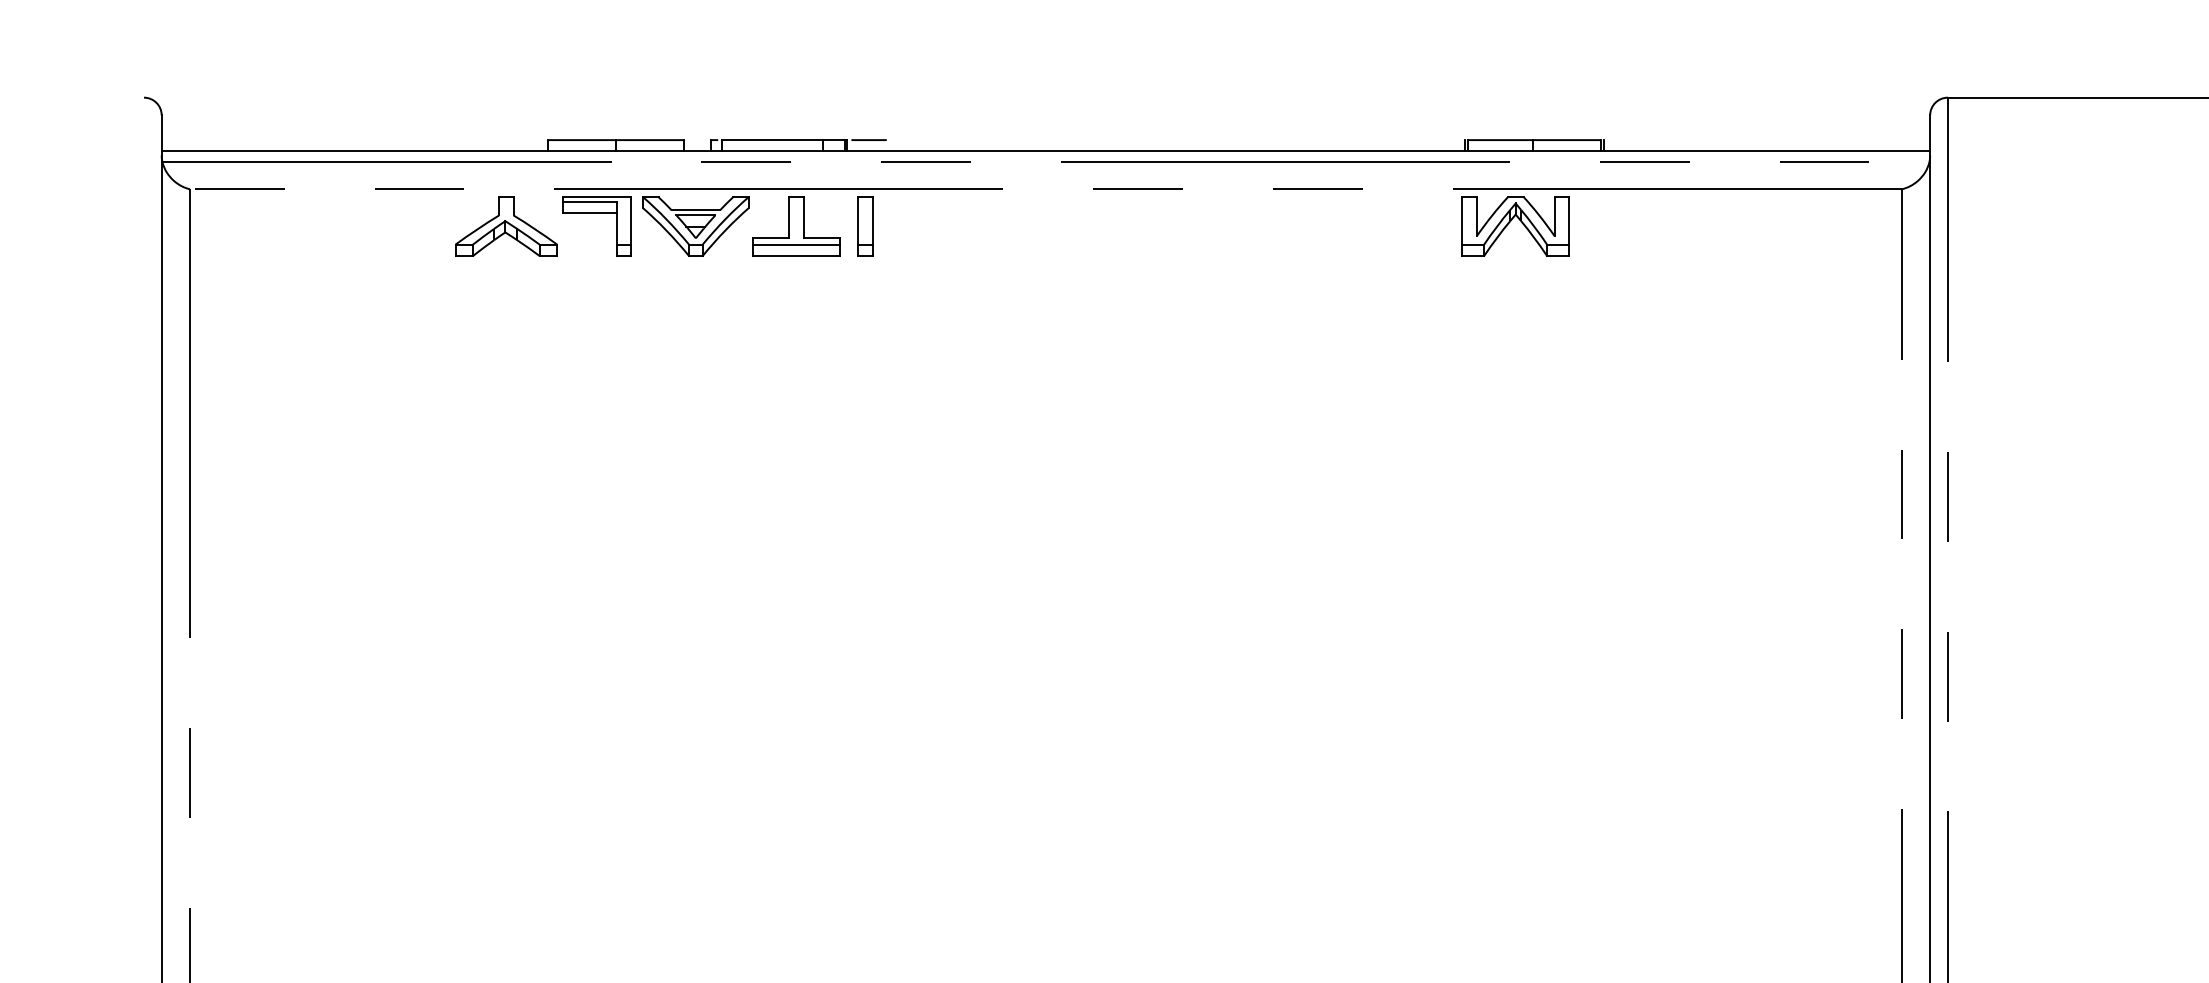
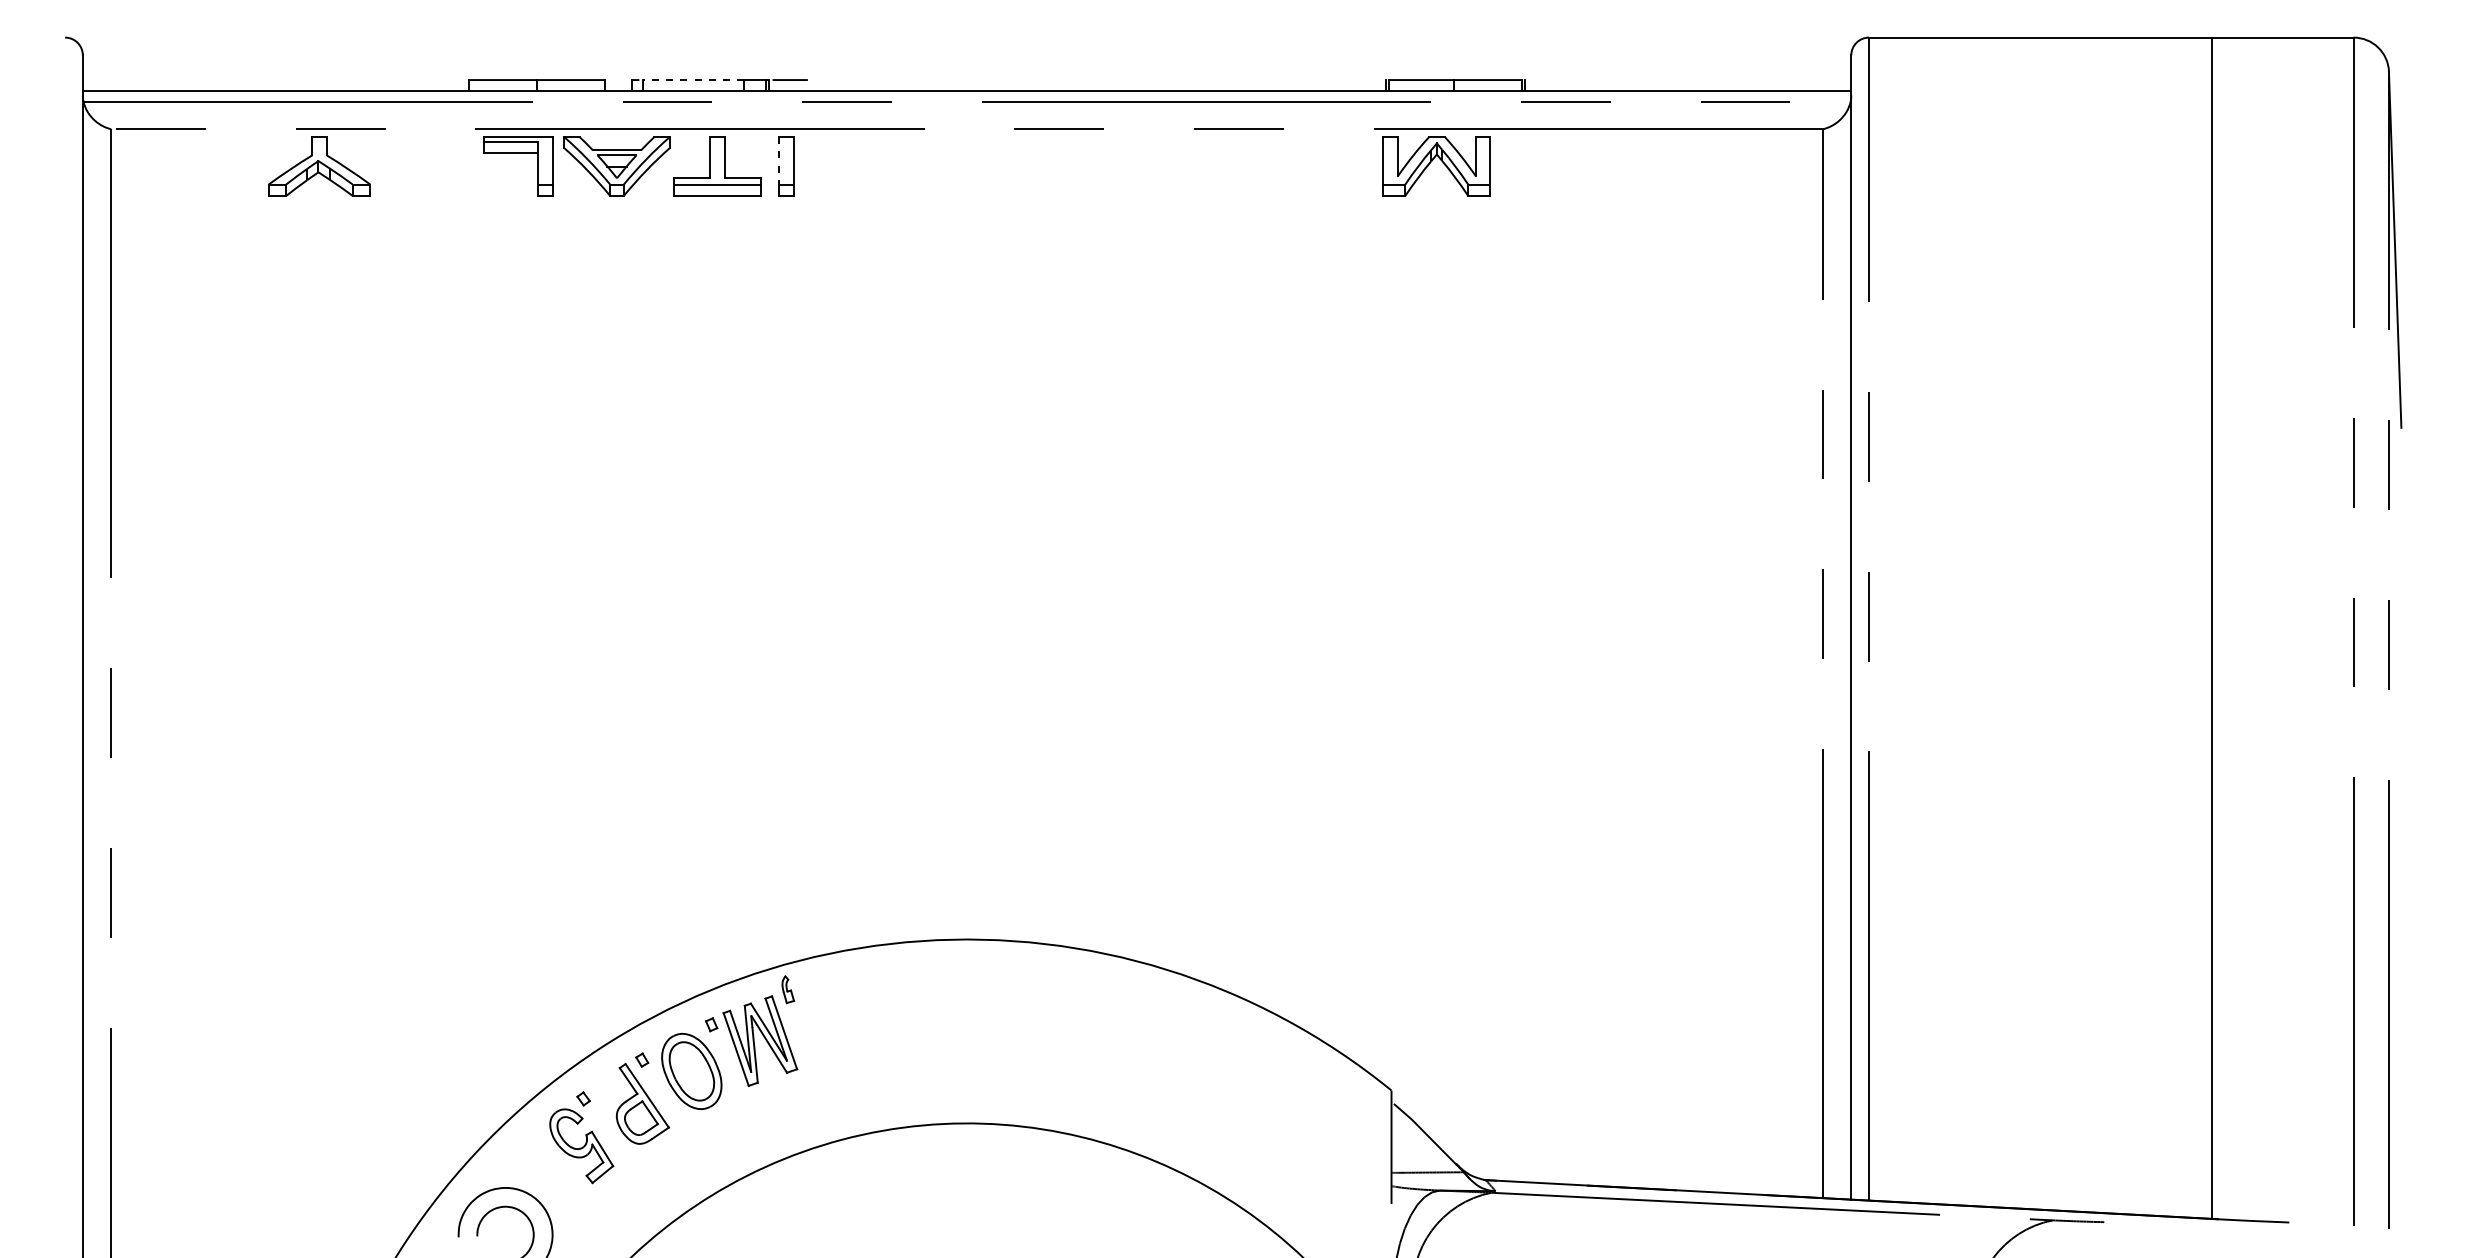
line: (772, 140) -> (693, 80), solid -> dashed
line: (858, 220) -> (779, 160), solid -> dashed
part: (506, 226) -> (319, 166), moved

